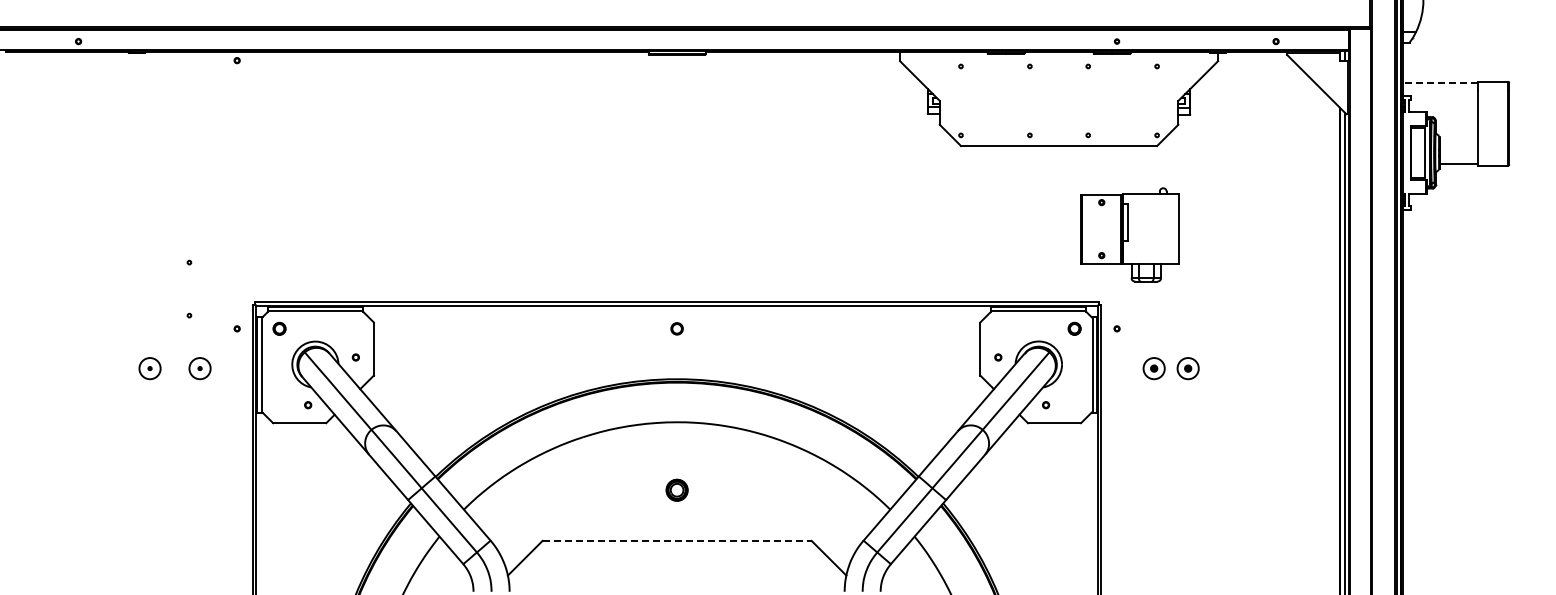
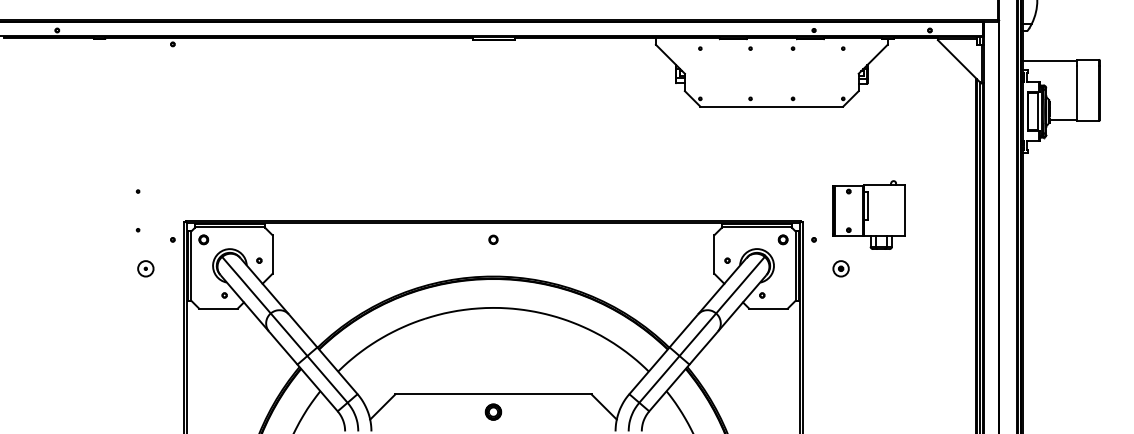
line: (1439, 83) -> (1049, 61), dashed -> solid
part: (1129, 234) -> (869, 214), moved
part: (149, 368) -> (109, 268), removed
part: (1187, 368) -> (865, 268), removed
part: (676, 489) -> (493, 411), moved
line: (677, 540) -> (493, 394), dashed -> solid

